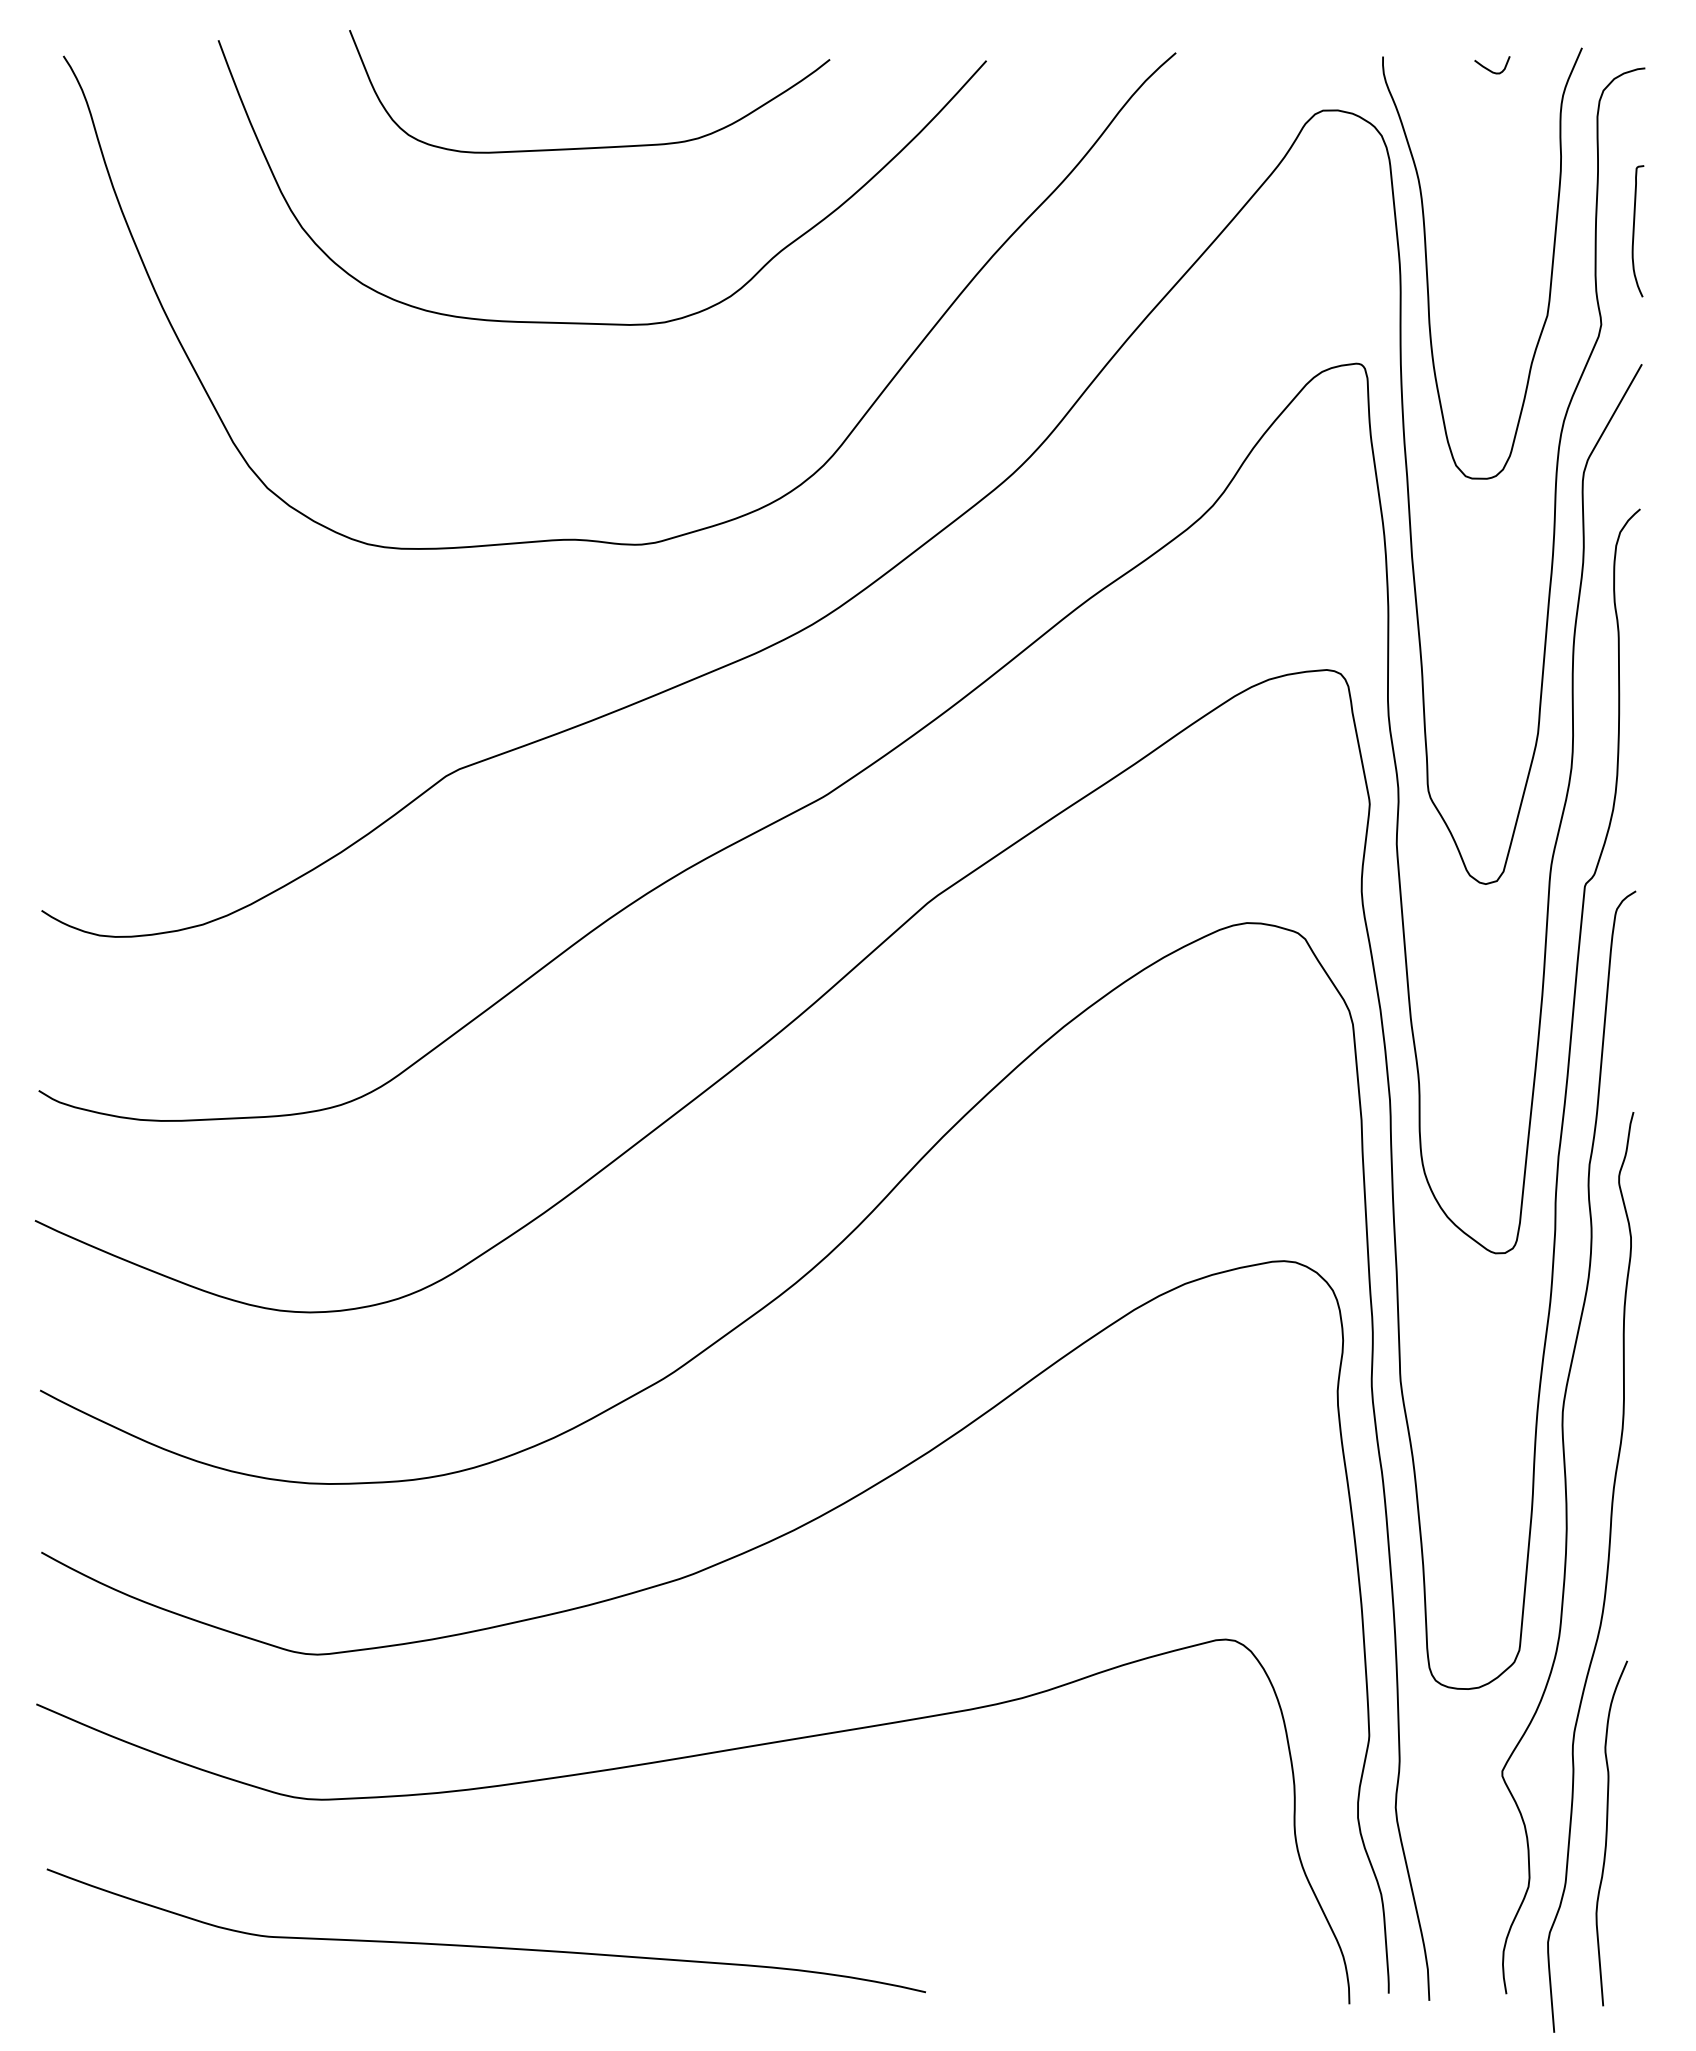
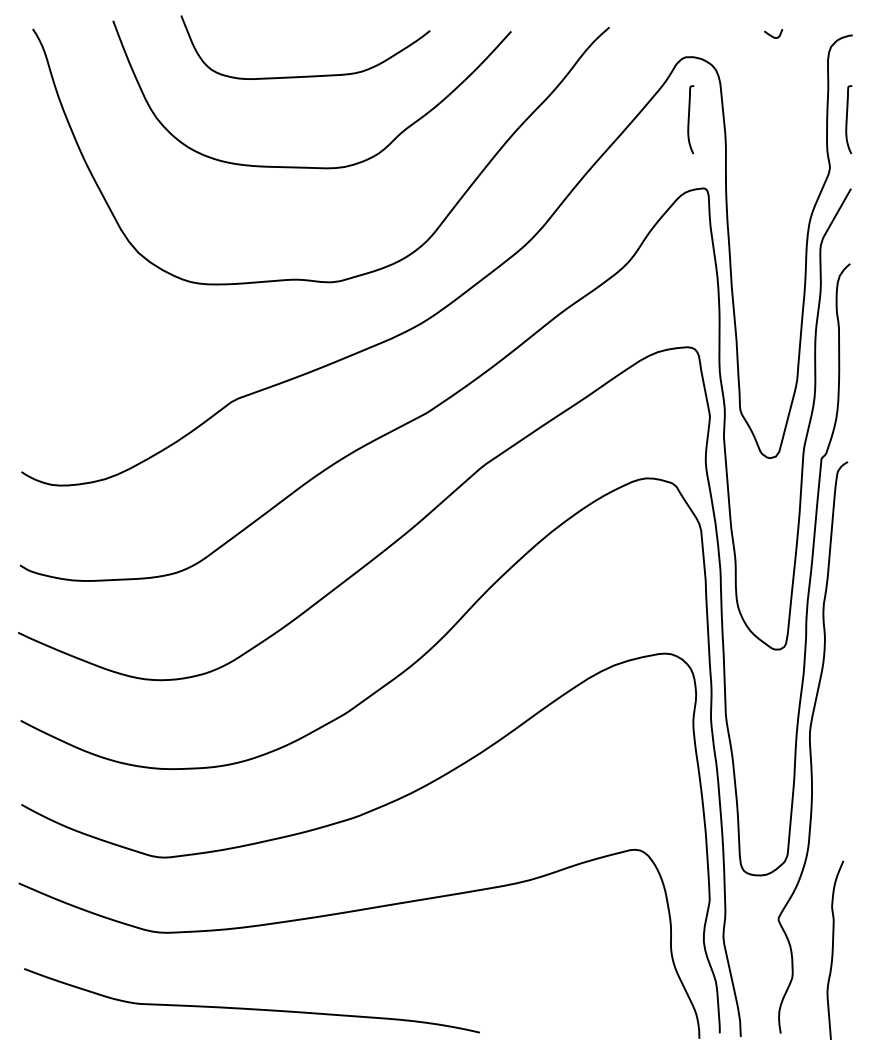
curve: (1330, 230) -> (689, 119), added
curve: (1428, 263) -> (740, 136), removed
curve: (1606, 1571) -> (832, 814), removed

